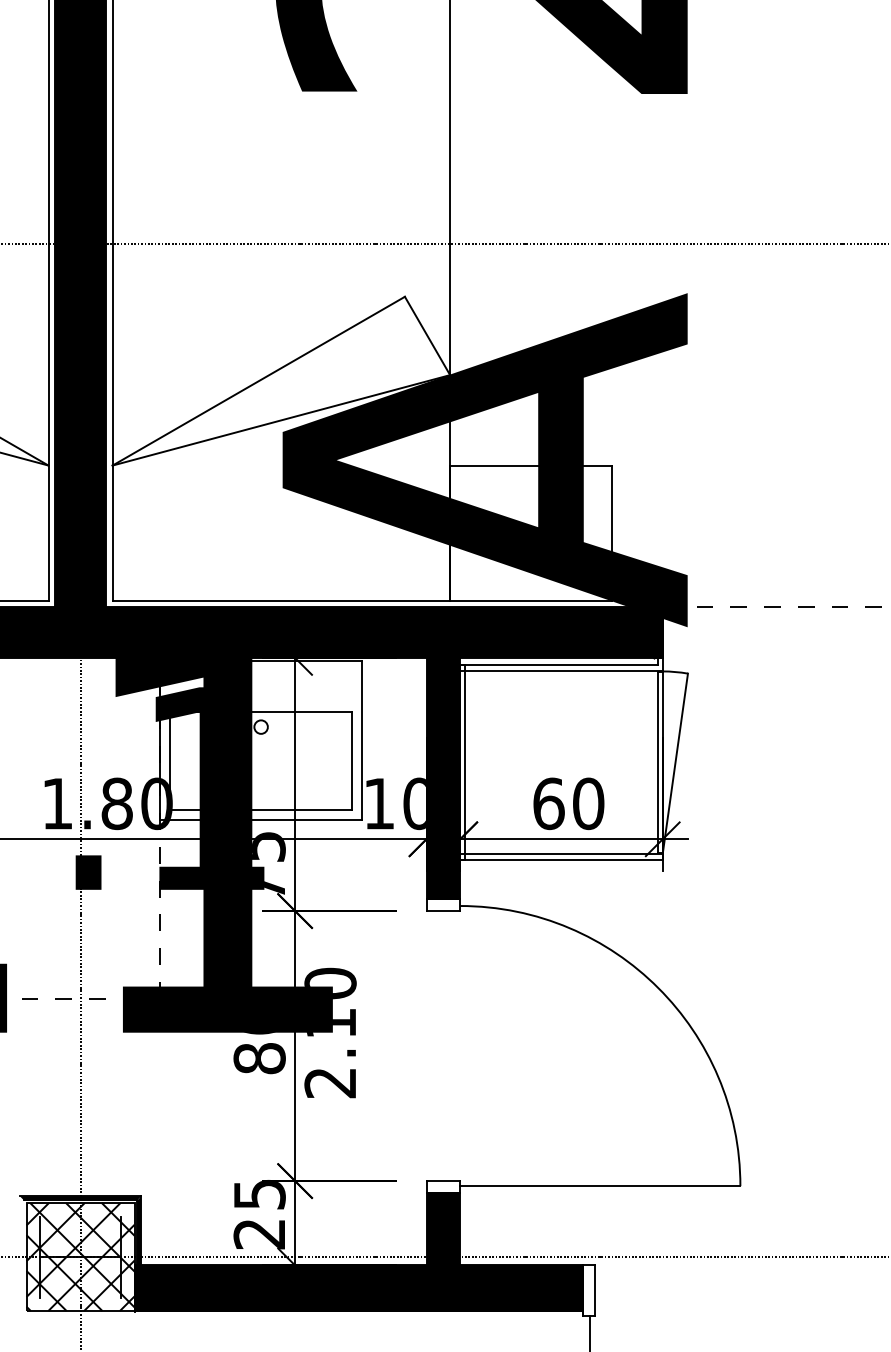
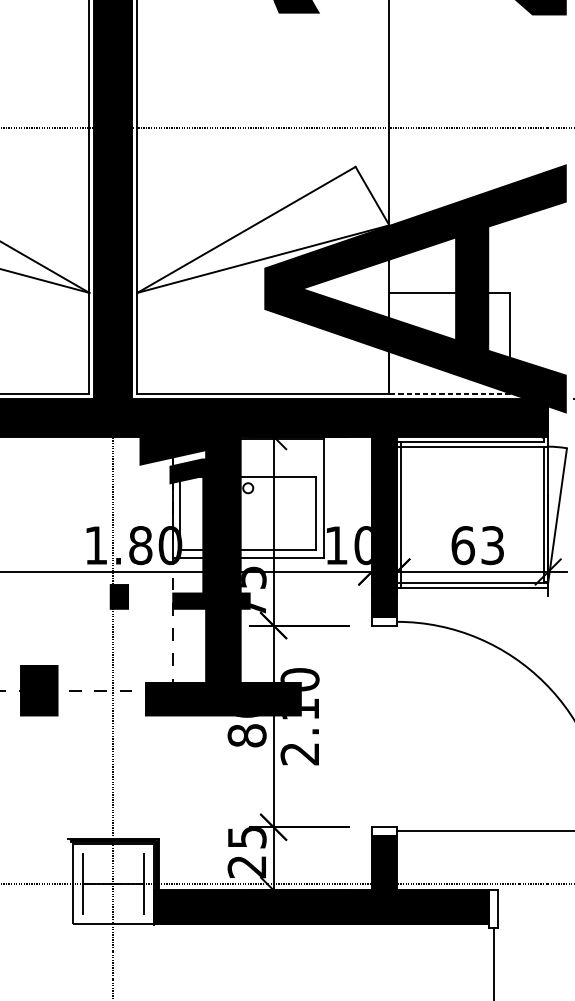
line: (530, 600) -> (449, 393), solid -> dashed
text: (588, 803) -> (492, 545), 60 -> 63
hatch: (80, 1257) -> (113, 884), removed

